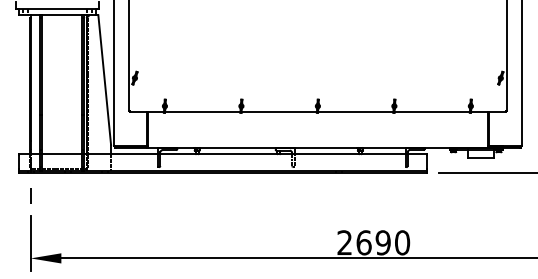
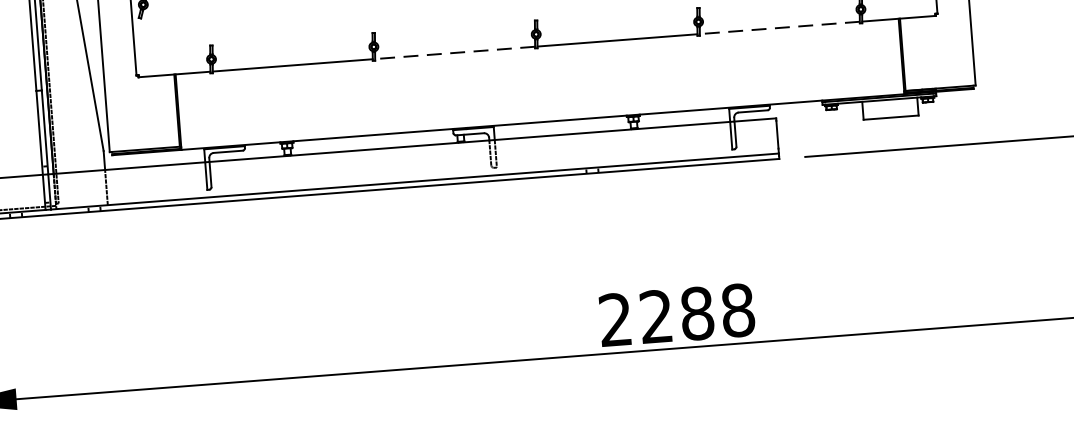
line: (279, 112) -> (455, 53), solid -> dashed
line: (432, 112) -> (780, 28), solid -> dashed
text: (383, 242) -> (697, 312), 2690 -> 2288

